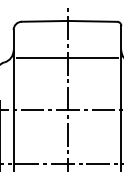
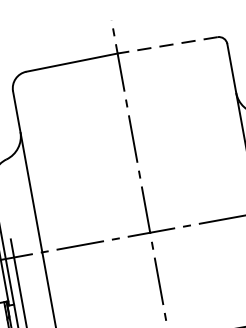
line: (92, 21) -> (167, 45), solid -> dashed
line: (67, 58) -> (131, 128), removed

